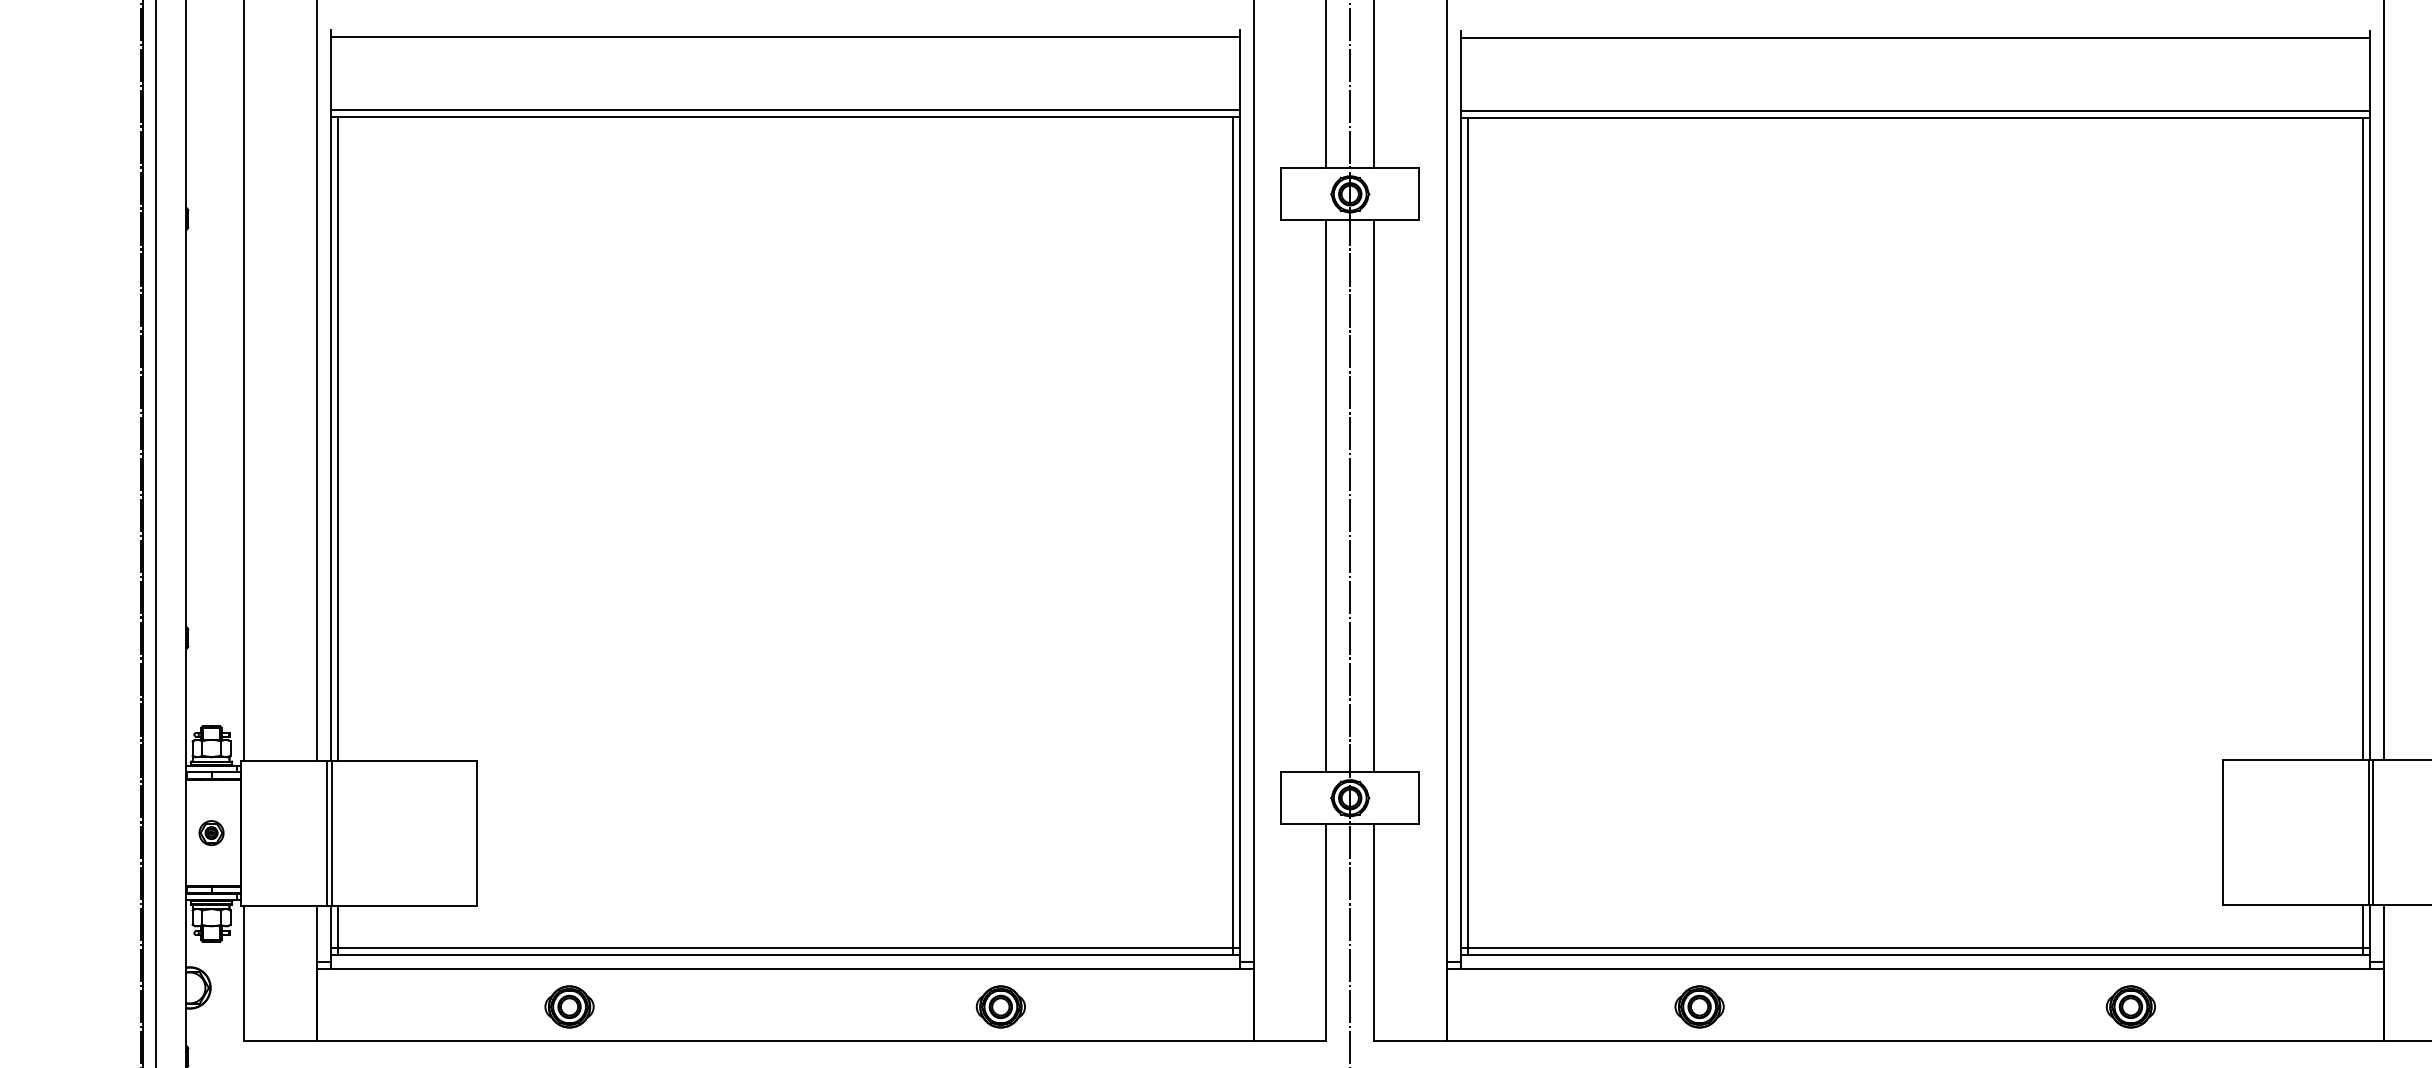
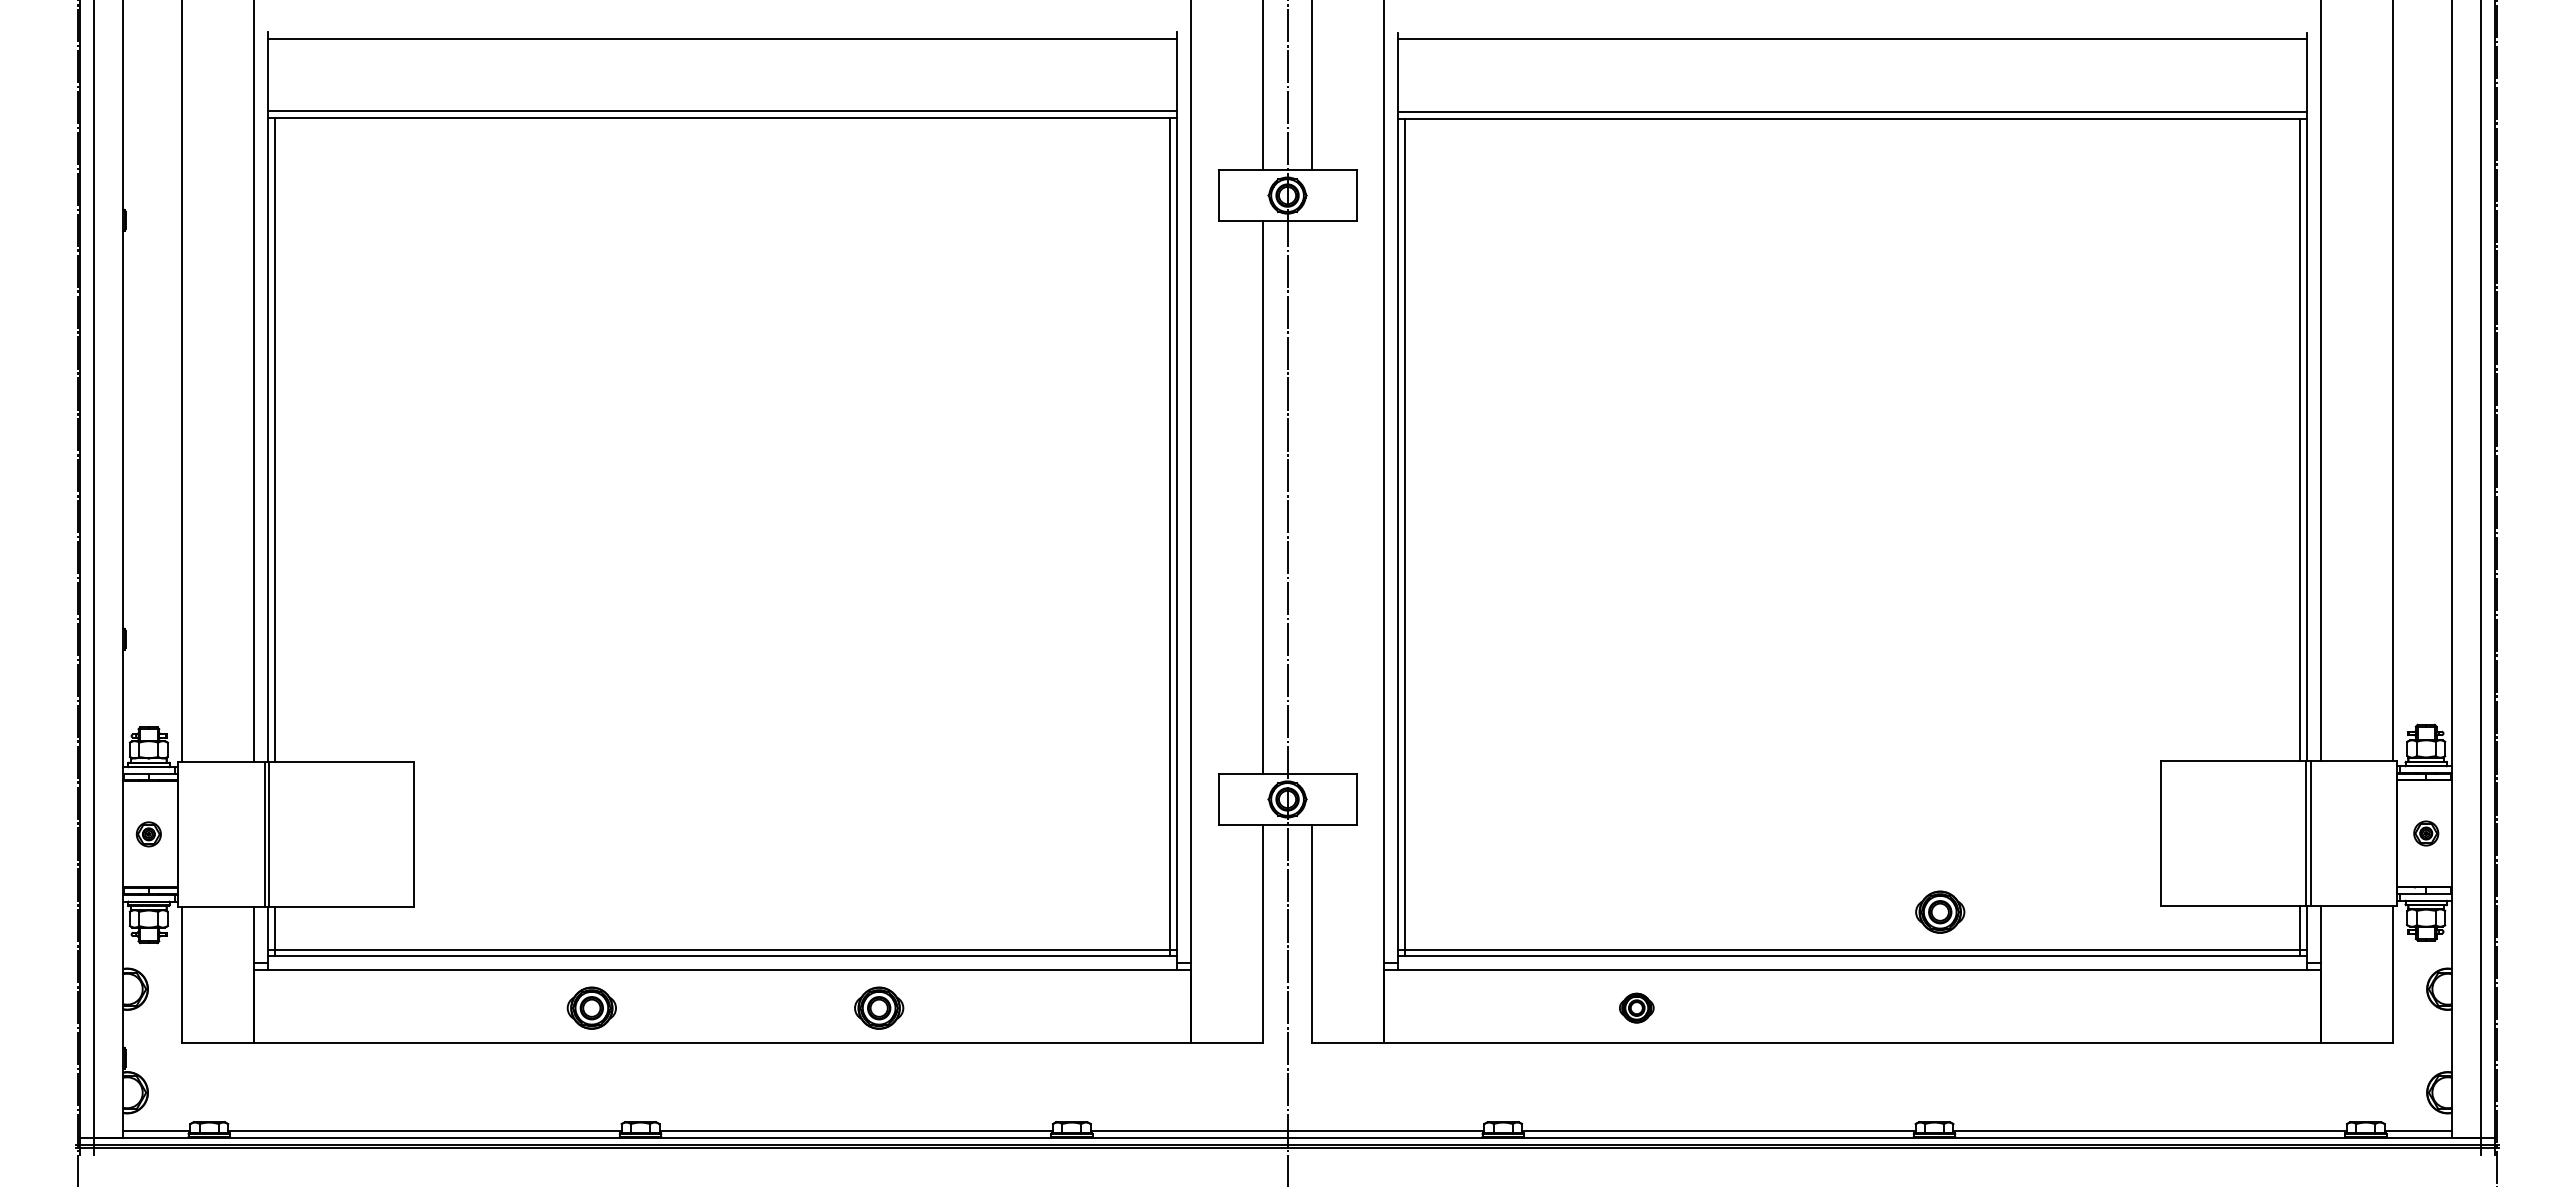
line: (1374, 496) -> (1311, 497), removed
part: (569, 1006) -> (591, 1007), moved
part: (1001, 1006) -> (879, 1007), moved
part: (1699, 1006) -> (1636, 1007), size x0.7
part: (2131, 1006) -> (1940, 911), moved

